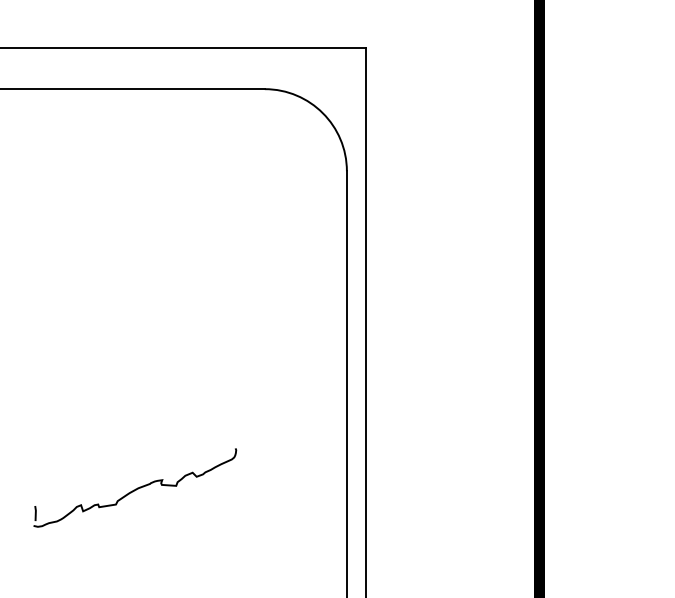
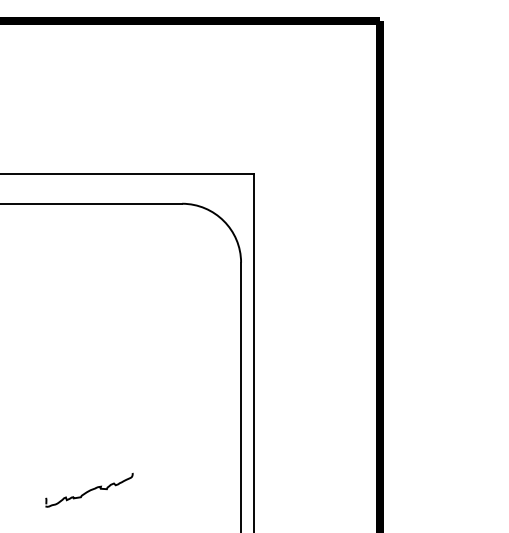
part: (135, 487) -> (89, 489), size x0.6

